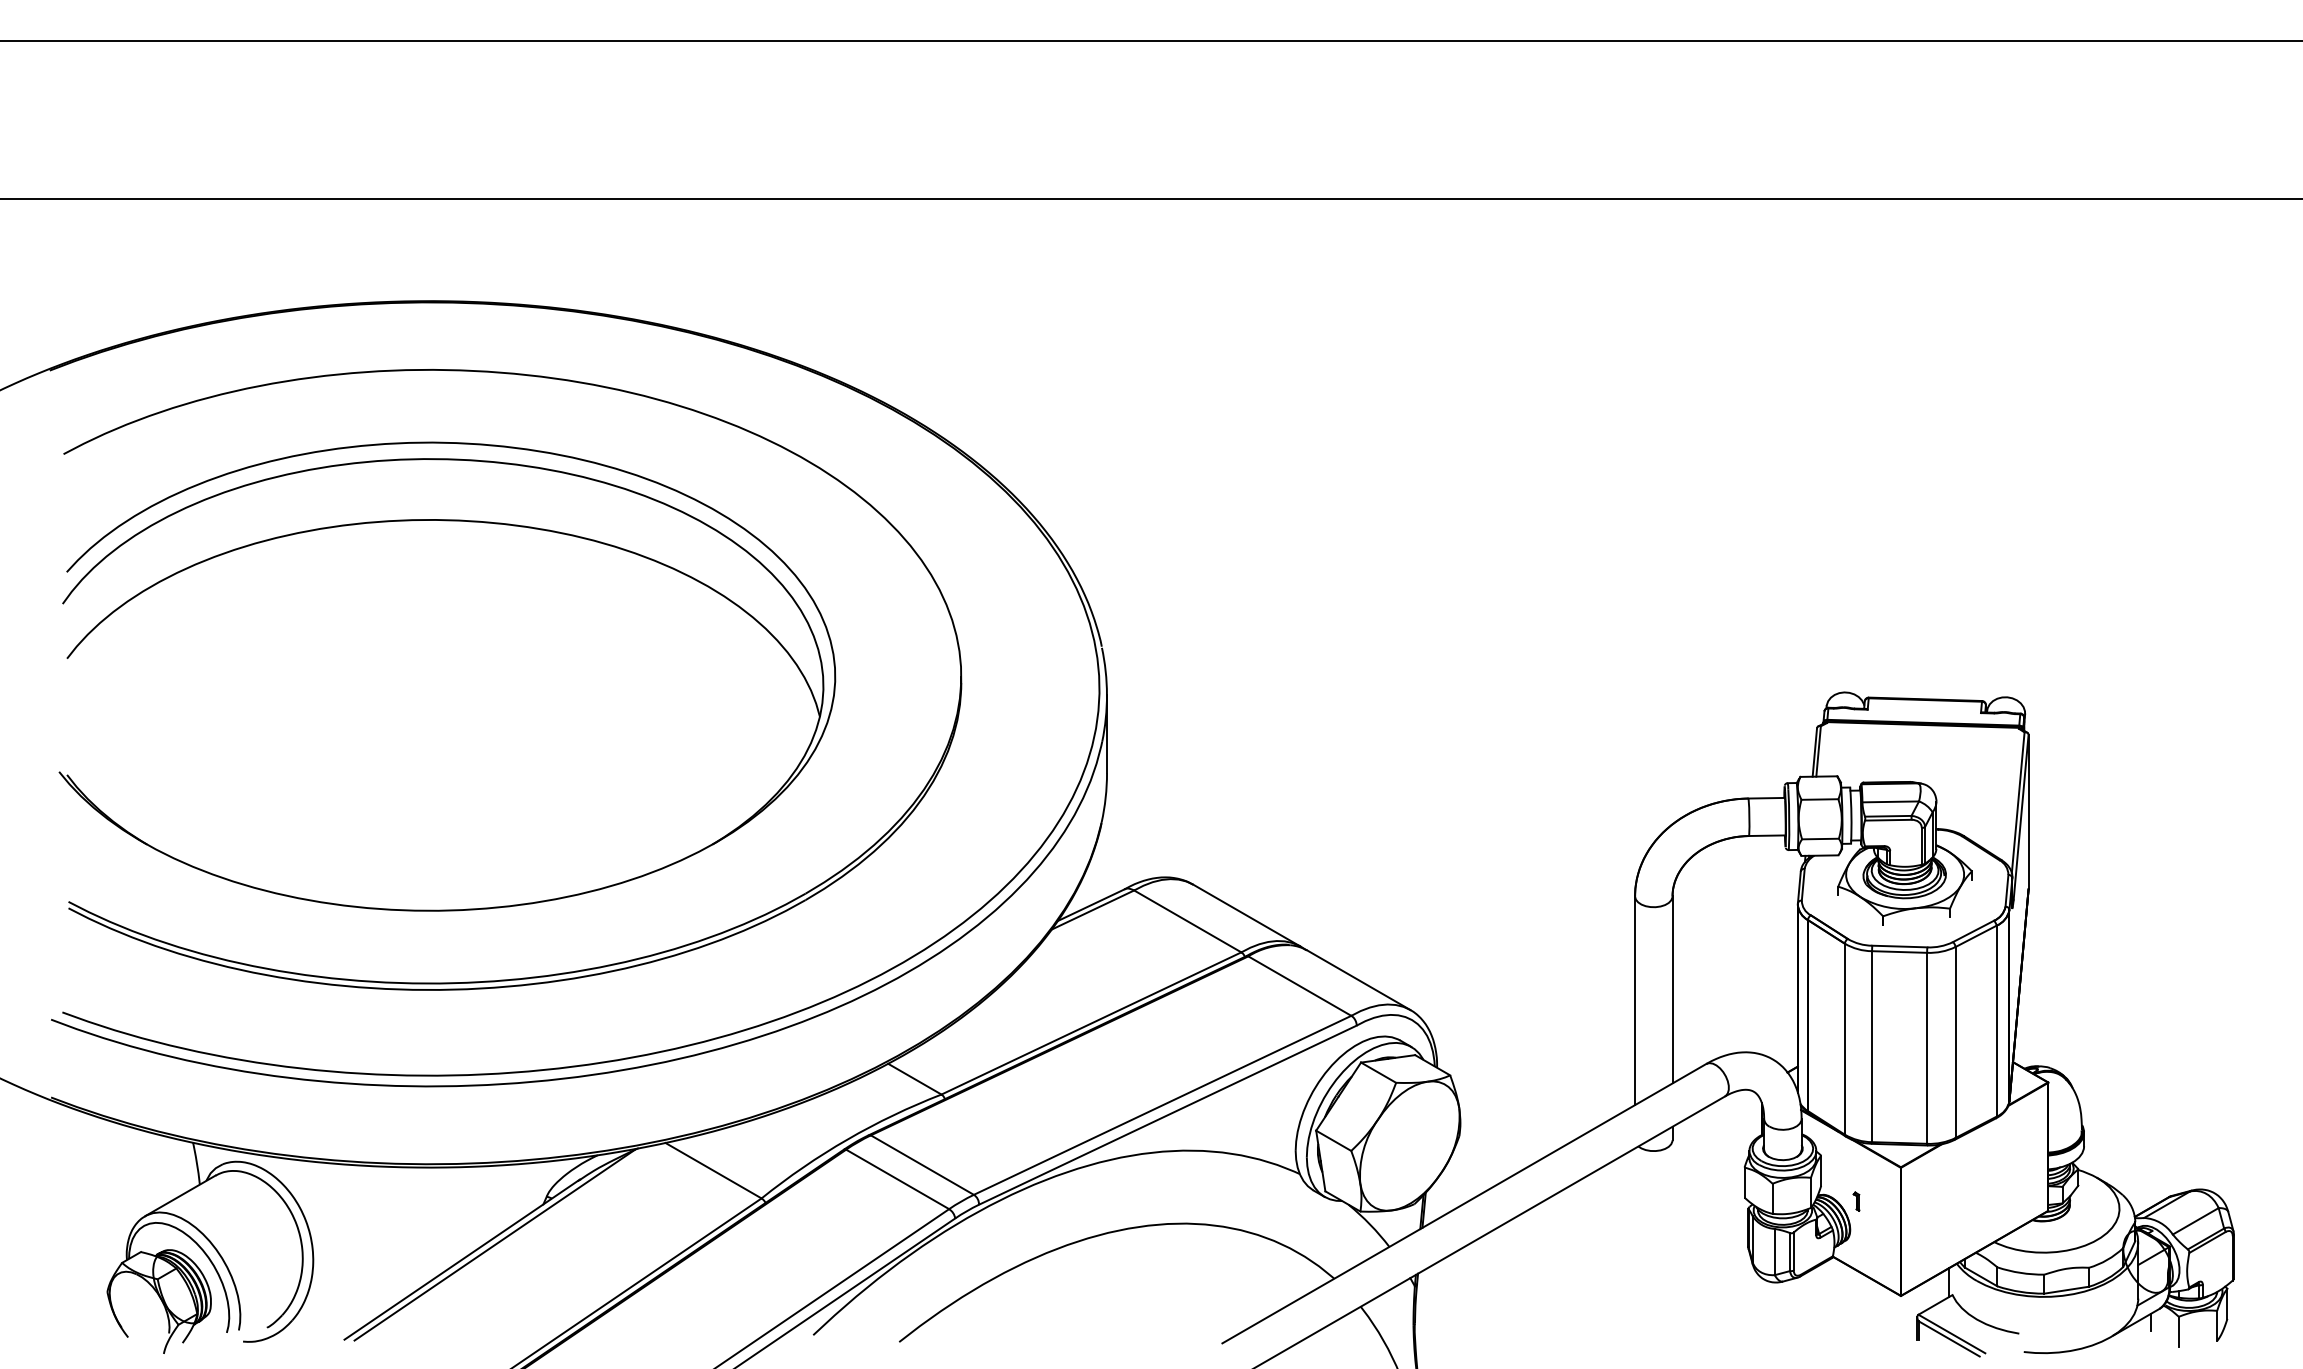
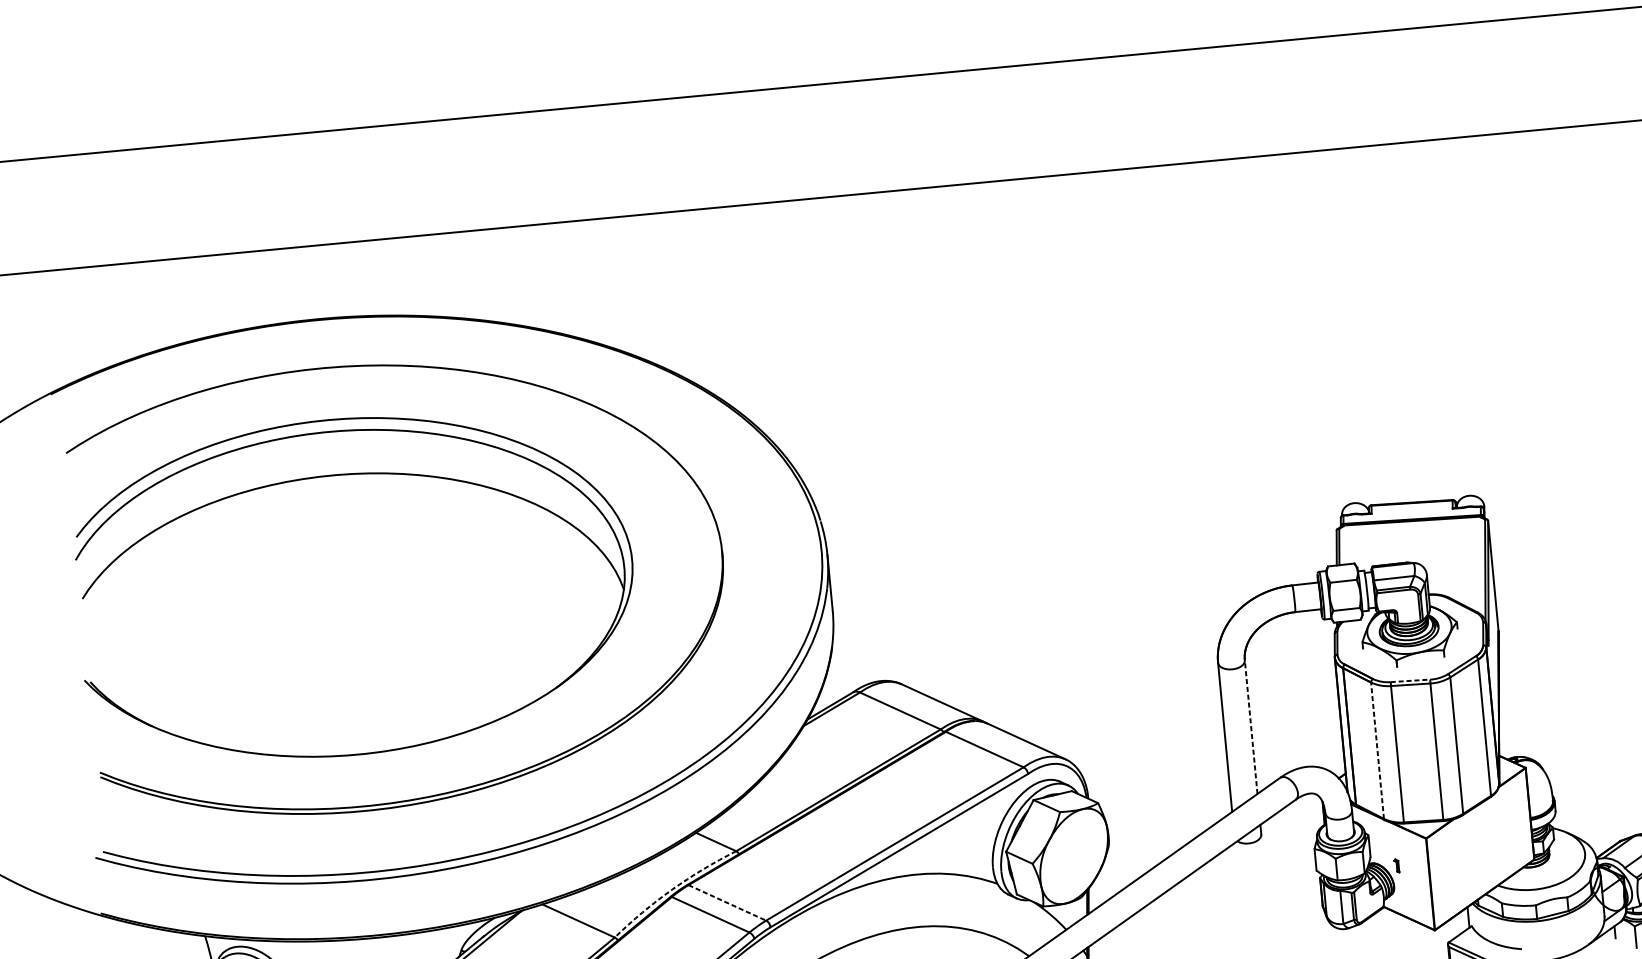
line: (1899, 946) -> (1410, 680), solid -> dashed
line: (1672, 989) -> (1251, 726), solid -> dashed
line: (1844, 1038) -> (1377, 750), solid -> dashed
arc: (847, 1139) -> (672, 889), solid -> dashed
line: (922, 1165) -> (727, 903), solid -> dashed

